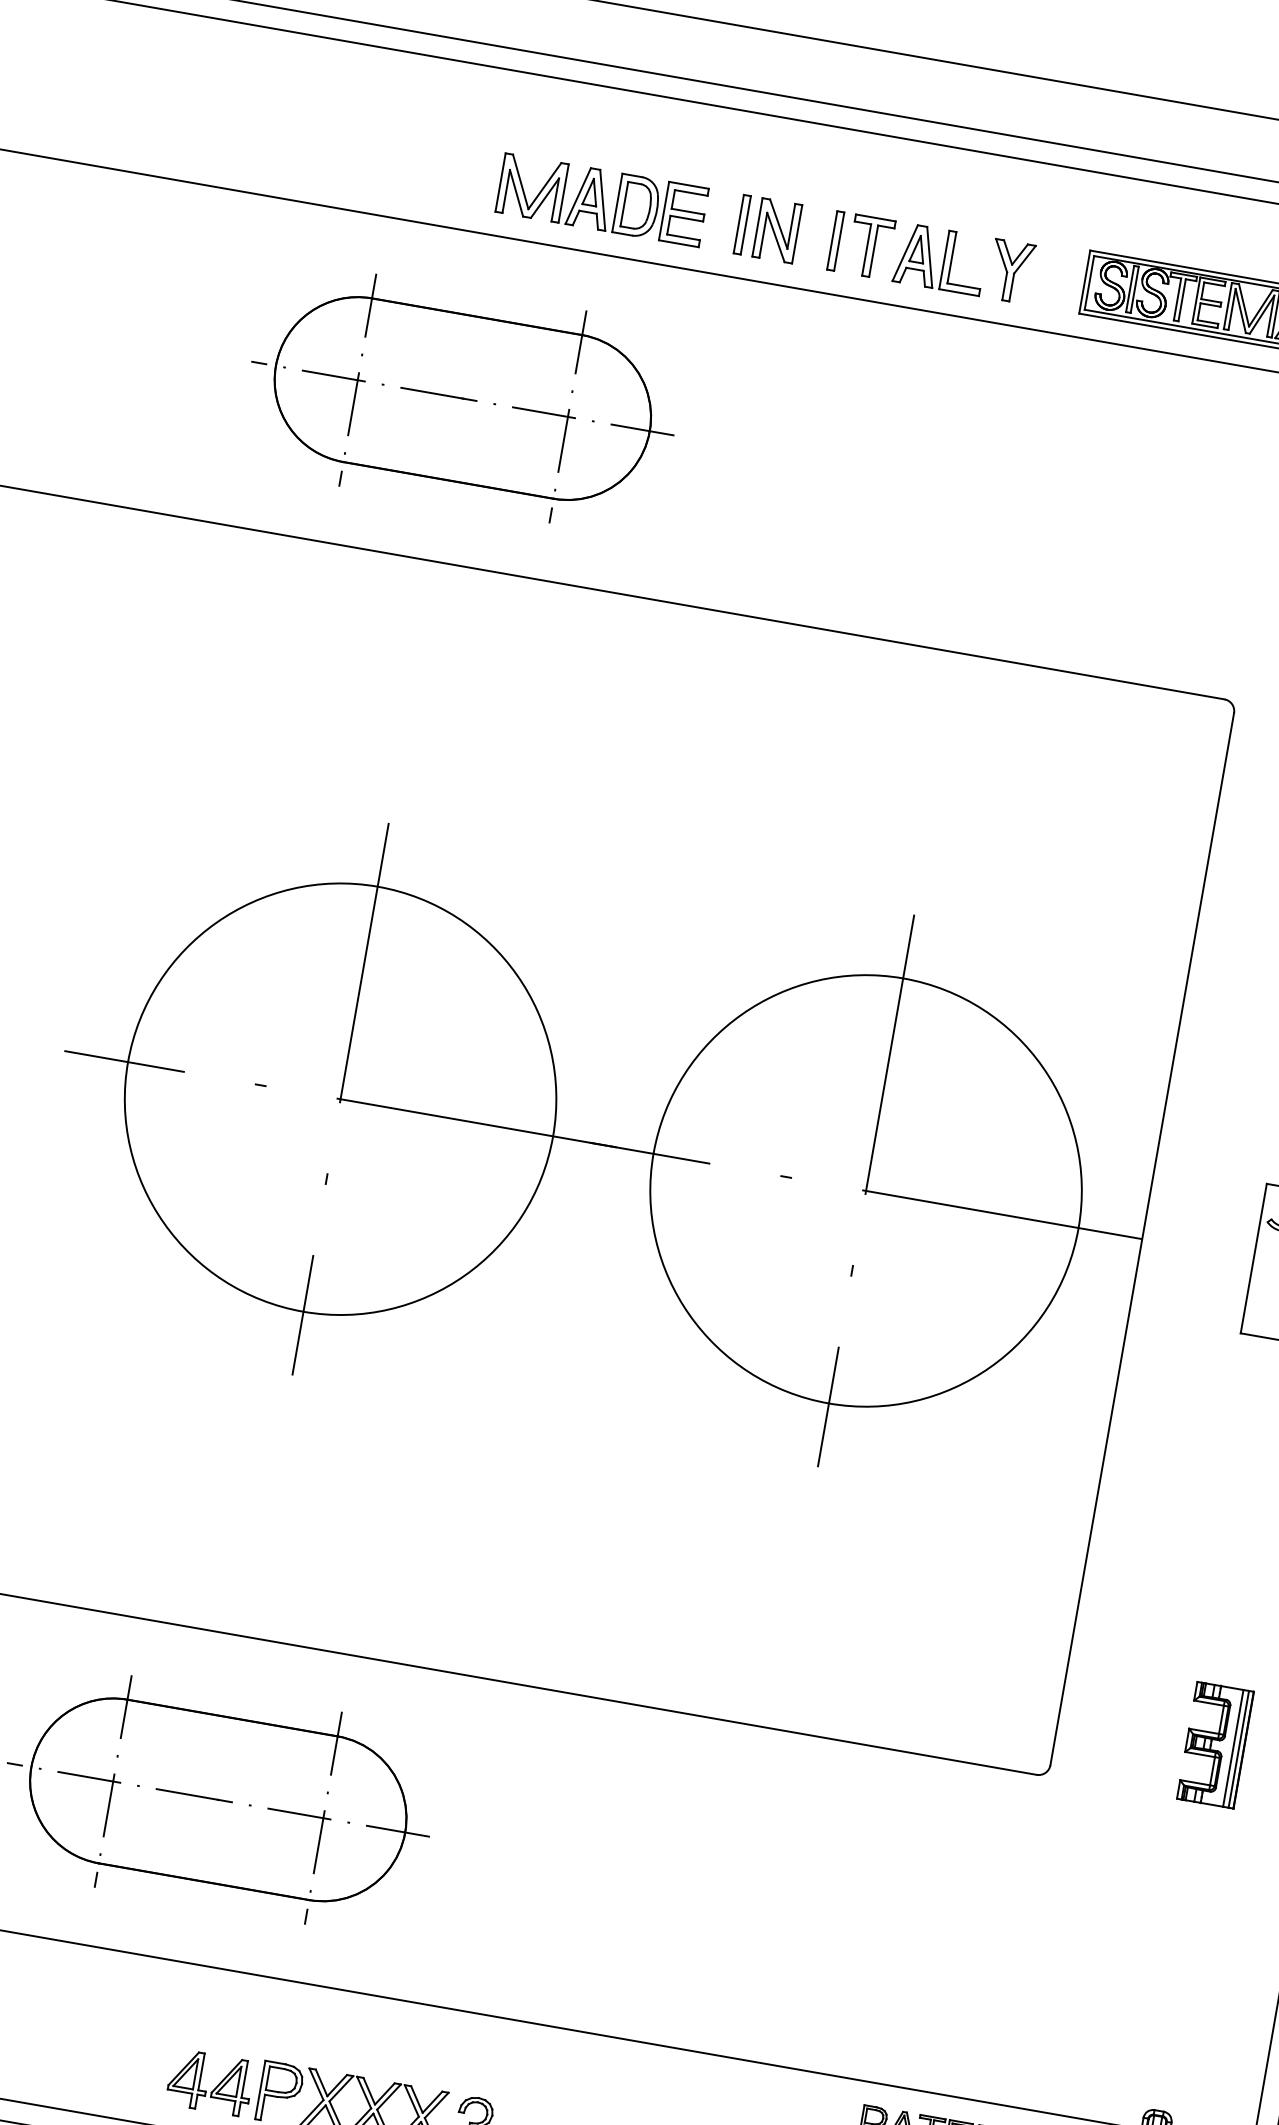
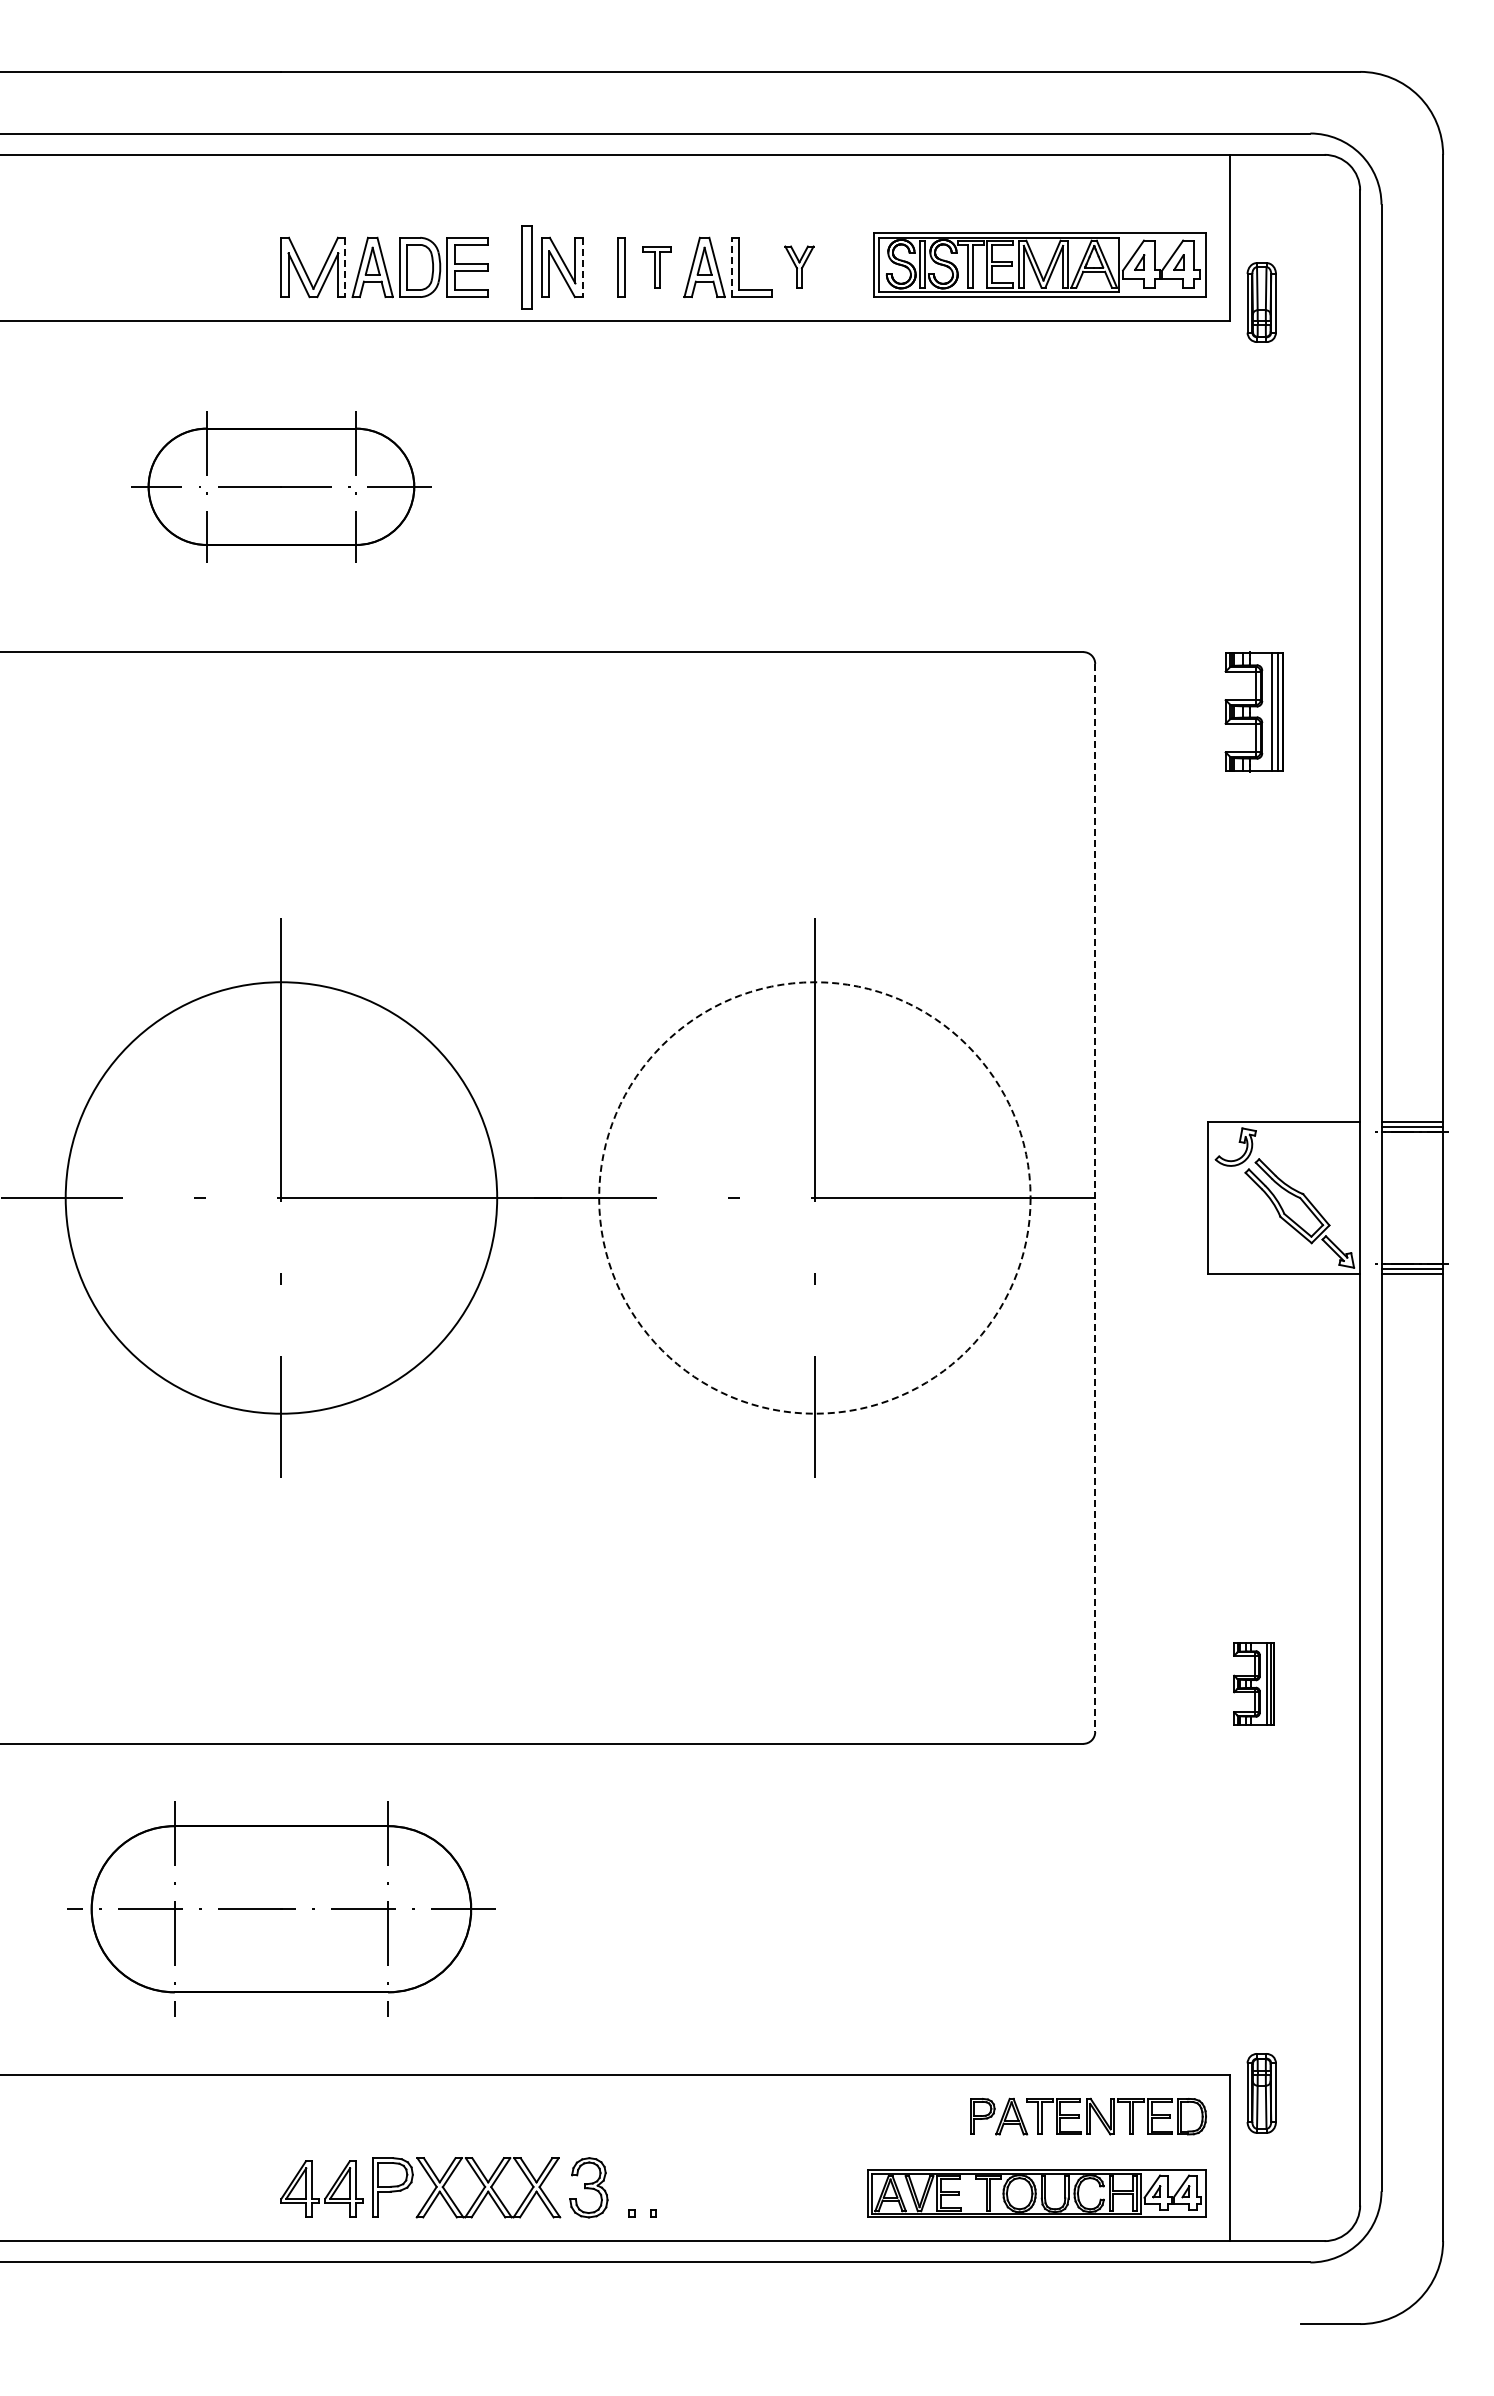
line: (563, 193) -> (345, 267), solid -> dashed
part: (741, 224) -> (526, 267), size x1.4
line: (797, 234) -> (582, 267), solid -> dashed
part: (870, 247) -> (656, 267), size x0.7
line: (943, 259) -> (731, 267), solid -> dashed
part: (1011, 270) -> (799, 266), size x0.7
part: (462, 398) -> (281, 486), size x0.7
circle: (865, 1190) -> (814, 1197), solid -> dashed
line: (1142, 1239) -> (1095, 1198), solid -> dashed
part: (1214, 1744) -> (1253, 1683), size x0.7

